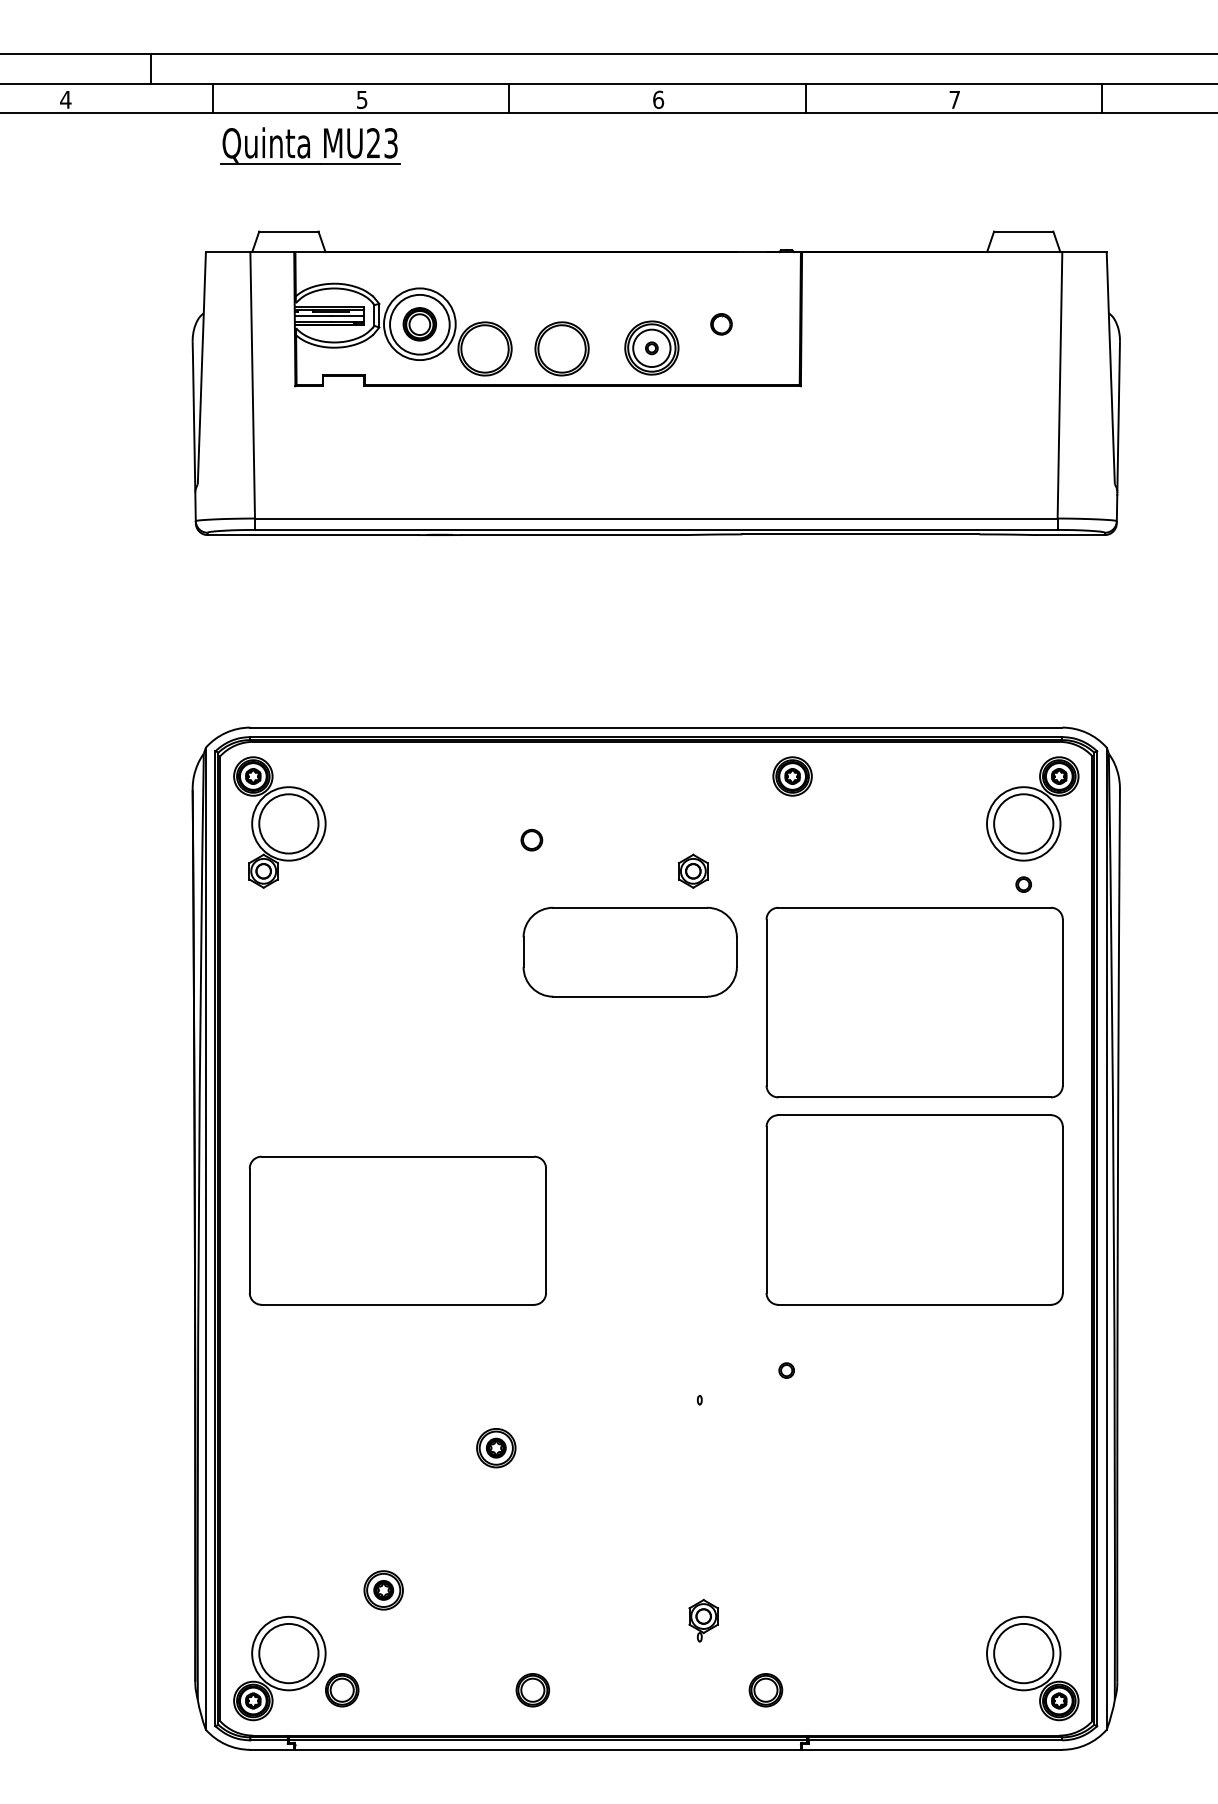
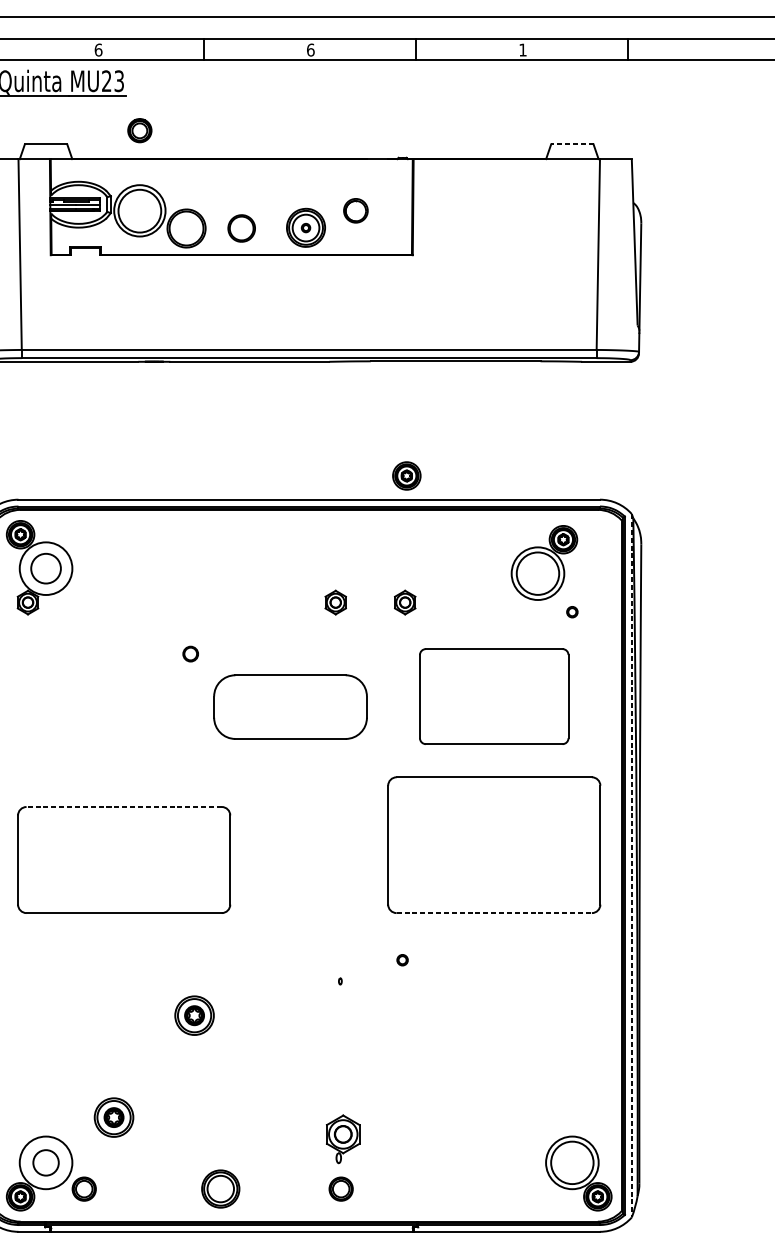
text: (361, 99) -> (98, 49), 5 -> 6
text: (954, 99) -> (522, 49), 7 -> 1
line: (1023, 231) -> (572, 144), solid -> dashed
part: (419, 324) -> (139, 130), moved
part: (721, 324) -> (355, 210), size x1.6
part: (561, 348) -> (241, 228), size x0.7
part: (792, 776) -> (406, 475), moved
part: (1032, 808) -> (544, 562), moved
circle: (288, 823) -> (45, 568), size x0.7
part: (531, 840) -> (190, 654), moved
part: (790, 870) -> (405, 602), added
part: (629, 951) -> (290, 706), moved
part: (914, 1002) -> (494, 696), size x0.7
line: (397, 1156) -> (123, 806), solid -> dashed
line: (1106, 1239) -> (631, 866), solid -> dashed
line: (915, 1304) -> (494, 912), solid -> dashed
part: (496, 1448) -> (194, 1016), size x1.4
part: (383, 1590) -> (113, 1117), size x1.4
part: (703, 1620) -> (343, 1139), size x1.6
circle: (288, 1653) -> (45, 1162), size x0.6
part: (532, 1690) -> (220, 1189), size x1.6
part: (765, 1690) -> (340, 1189), moved

